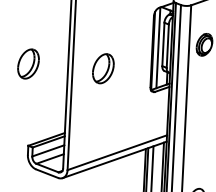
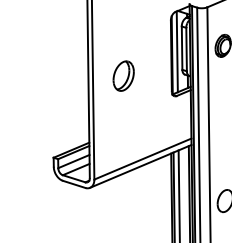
part: (28, 63) -> (48, 75), removed

